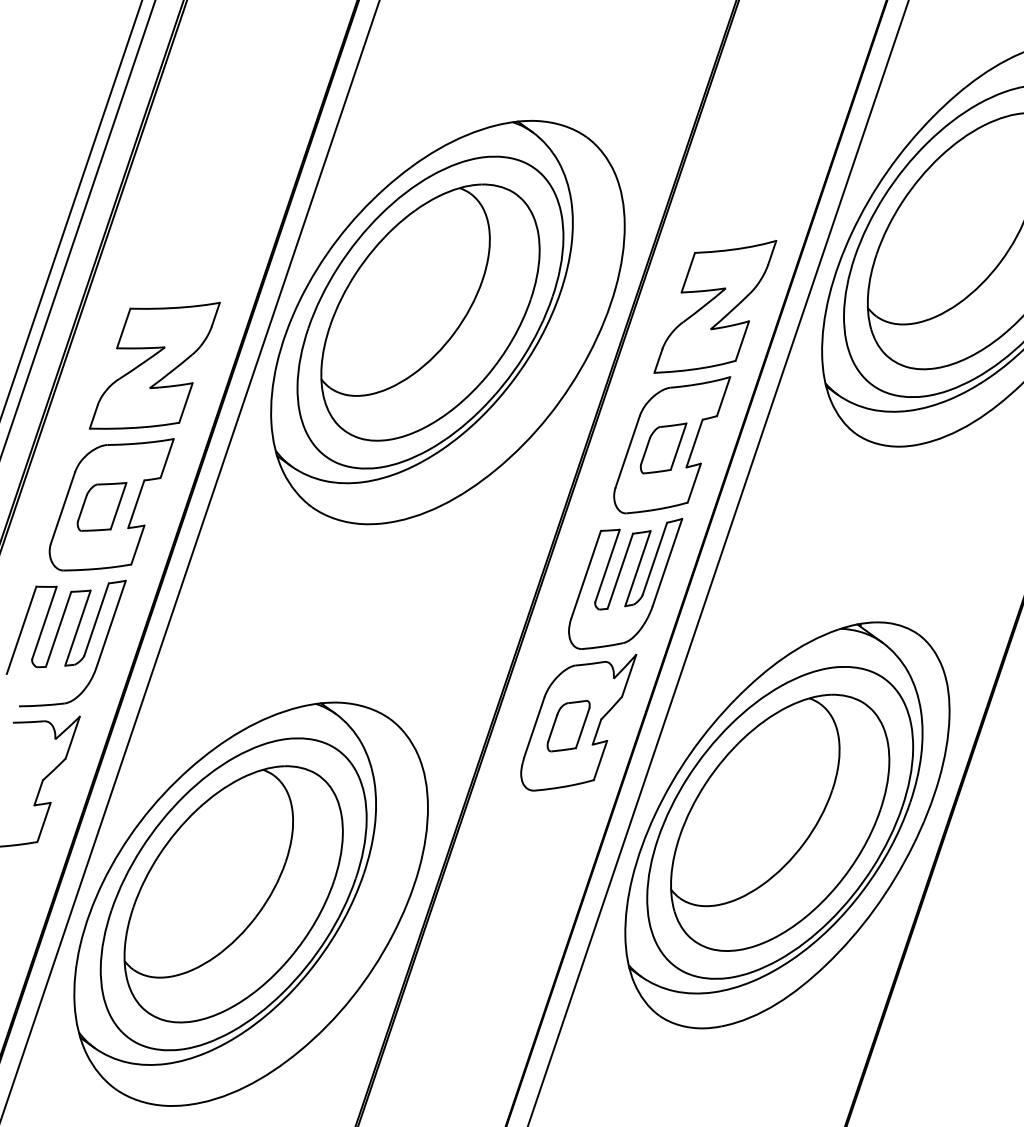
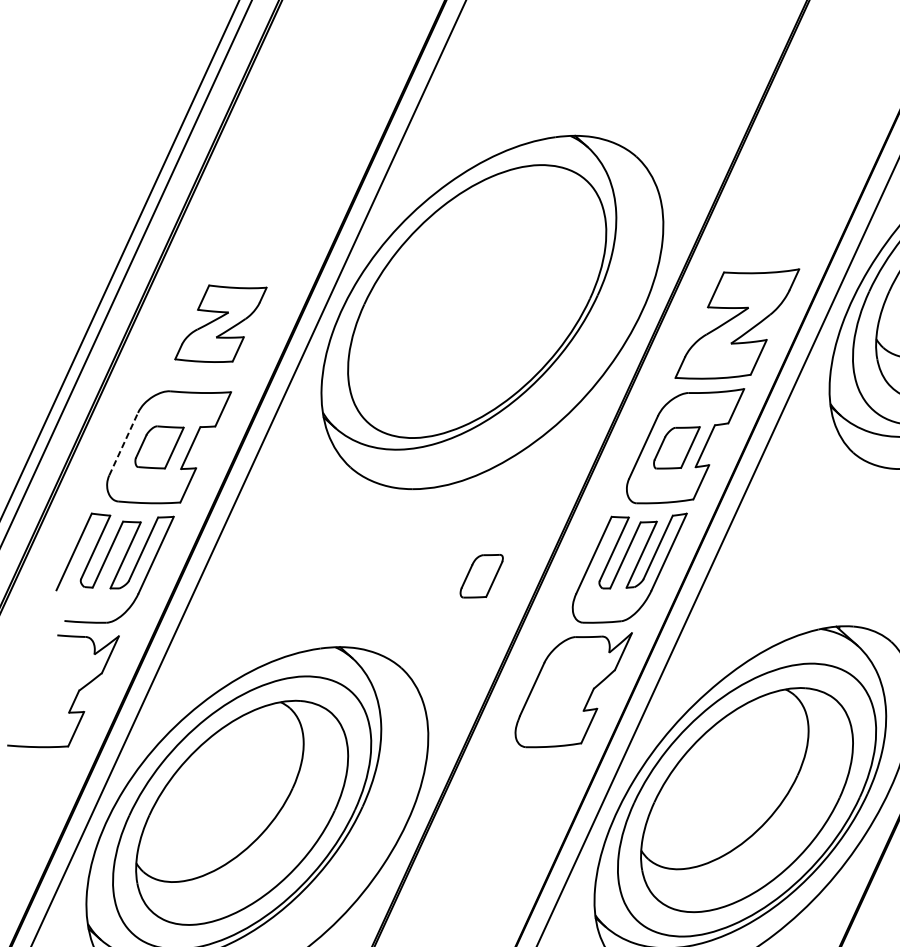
part: (430, 312) -> (477, 301), removed
part: (154, 365) -> (220, 323), size x0.7
line: (63, 507) -> (124, 444), solid -> dashed
part: (568, 726) -> (481, 576), moved

